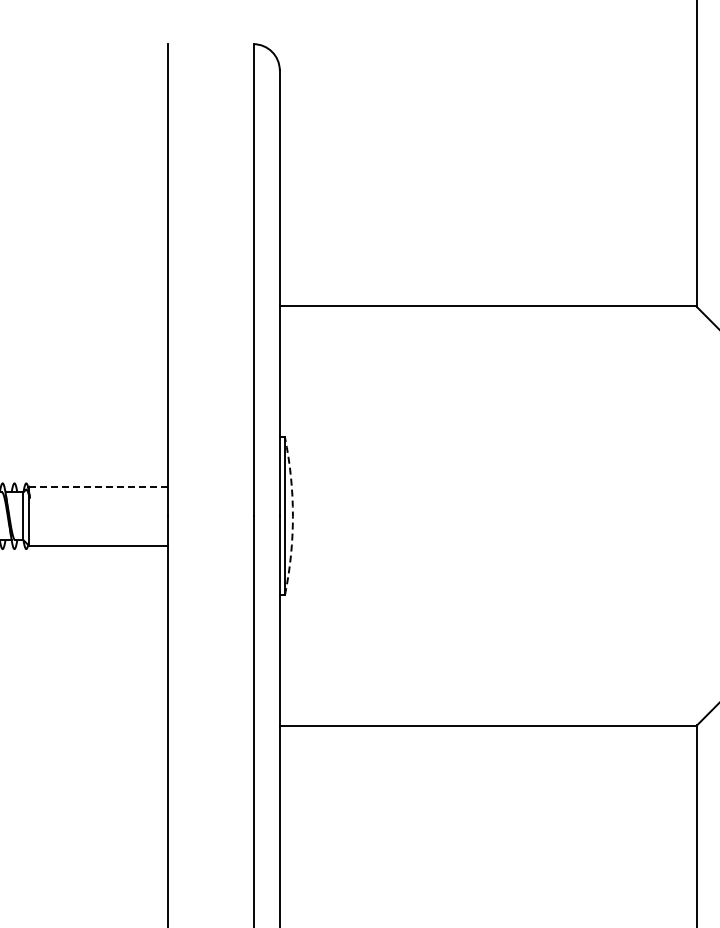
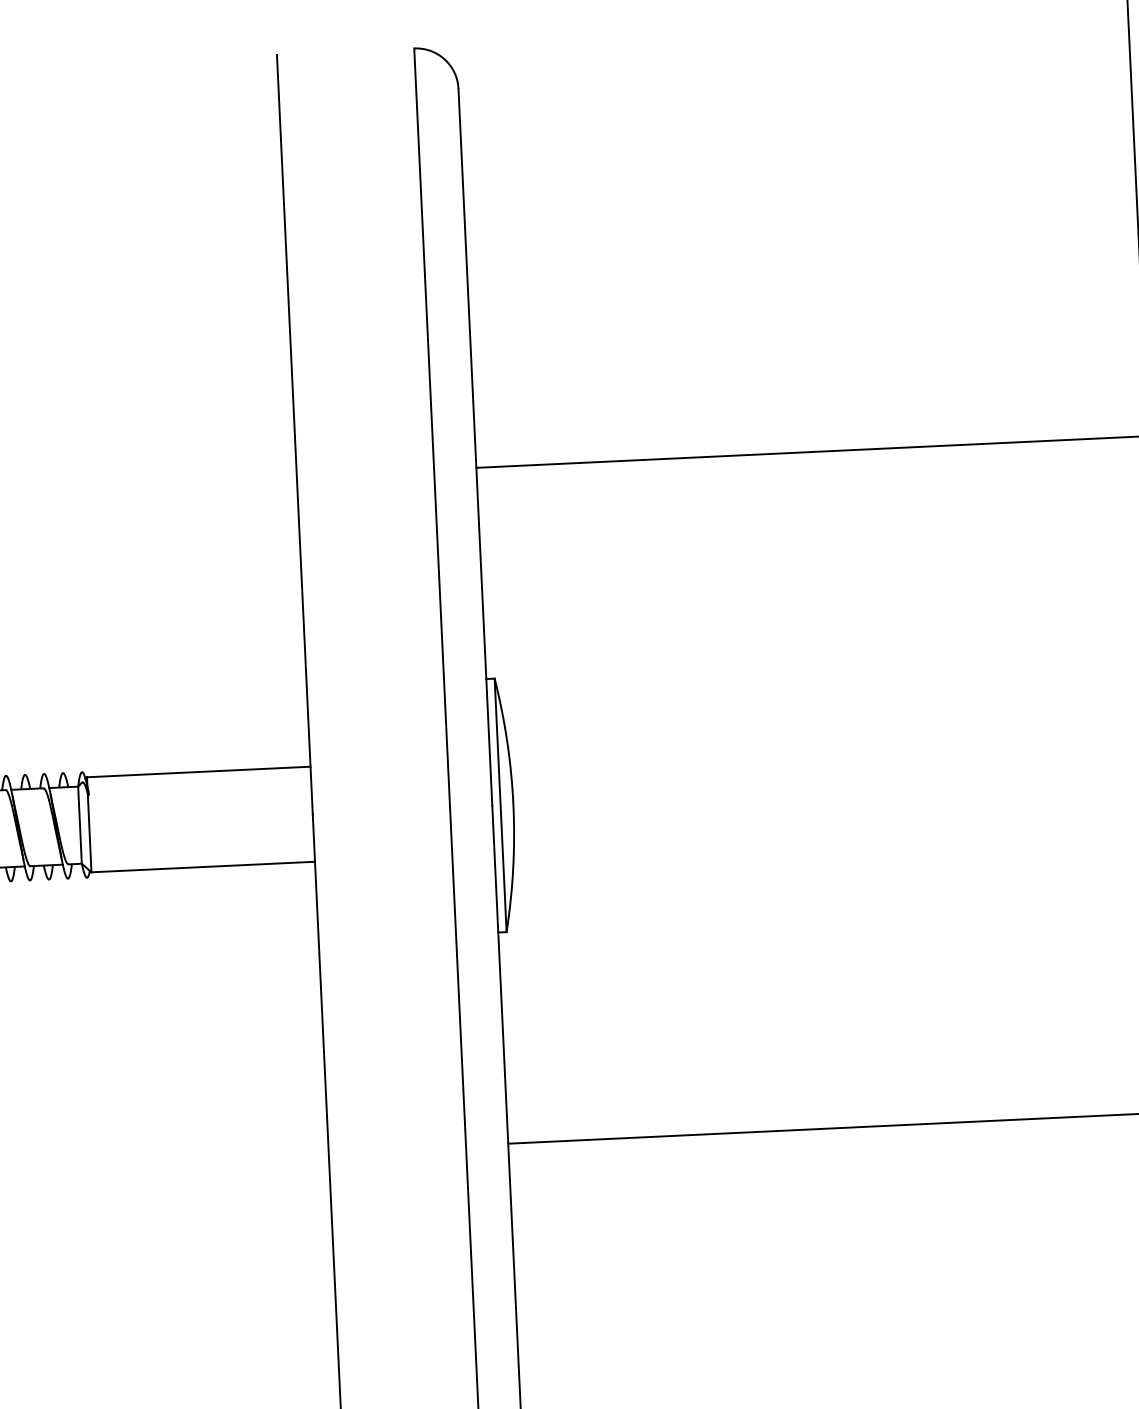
line: (98, 486) -> (198, 771), dashed -> solid
arc: (292, 516) -> (512, 805), dashed -> solid

